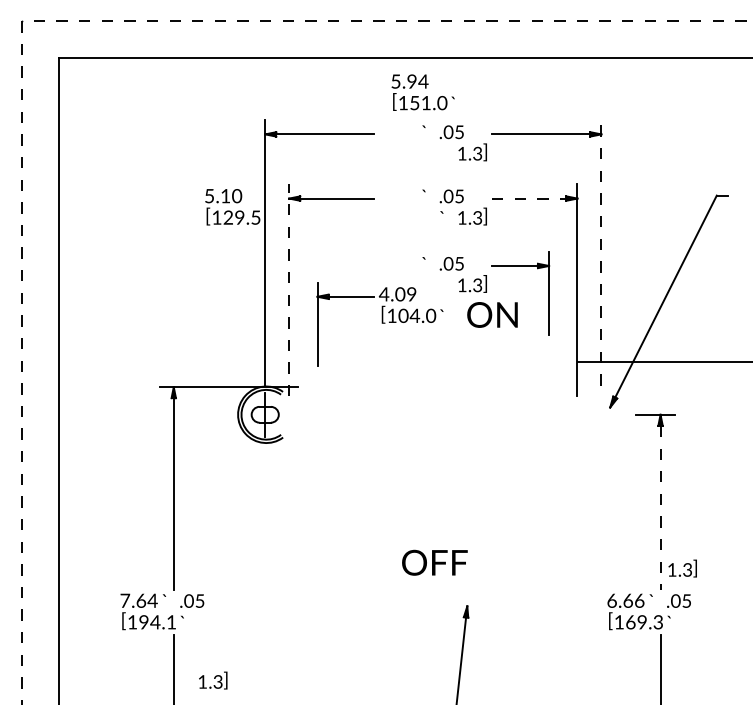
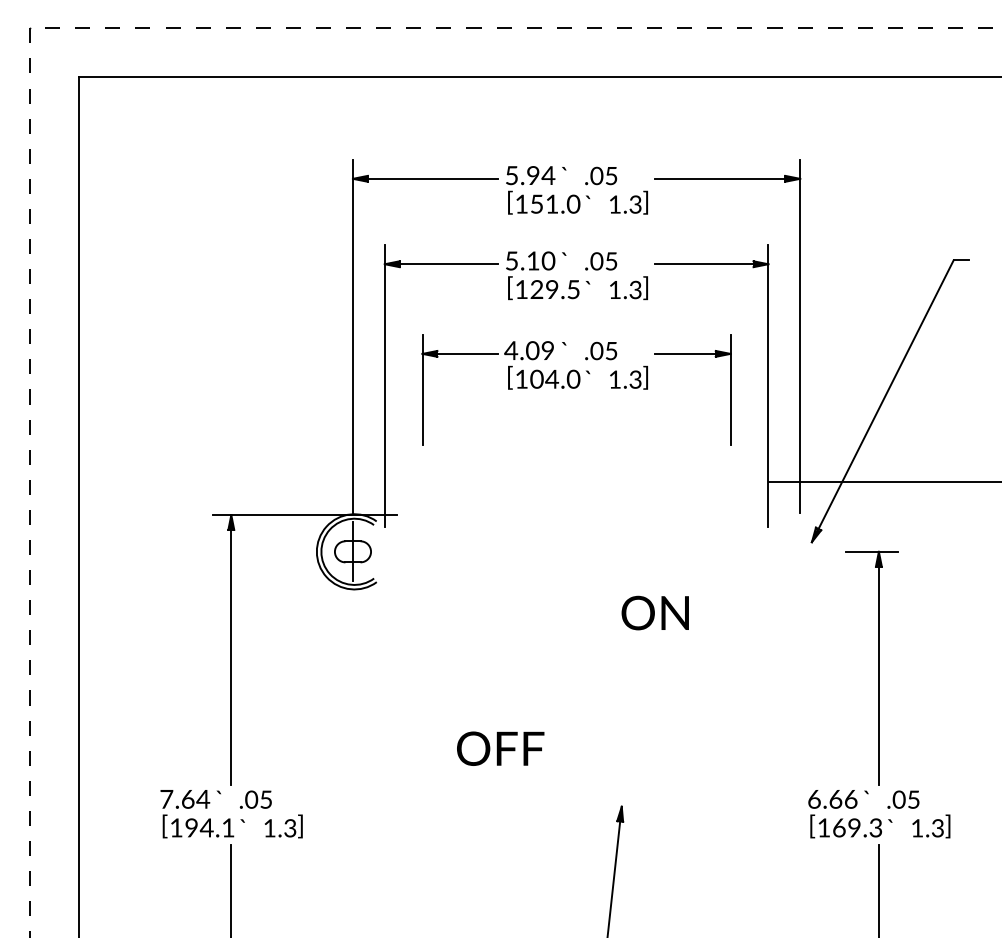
text: (423, 92) -> (548, 190), moved
line: (529, 198) -> (704, 264), dashed -> solid
text: (232, 207) -> (542, 275), moved
line: (601, 252) -> (800, 336), dashed -> solid
line: (288, 290) -> (384, 386), dashed -> solid
text: (491, 314) -> (654, 612), moved
part: (379, 323) -> (505, 389), moved
line: (660, 508) -> (878, 676), dashed -> solid
text: (434, 562) -> (500, 748), moved
text: (682, 568) -> (931, 826), moved
text: (213, 680) -> (283, 826), moved

